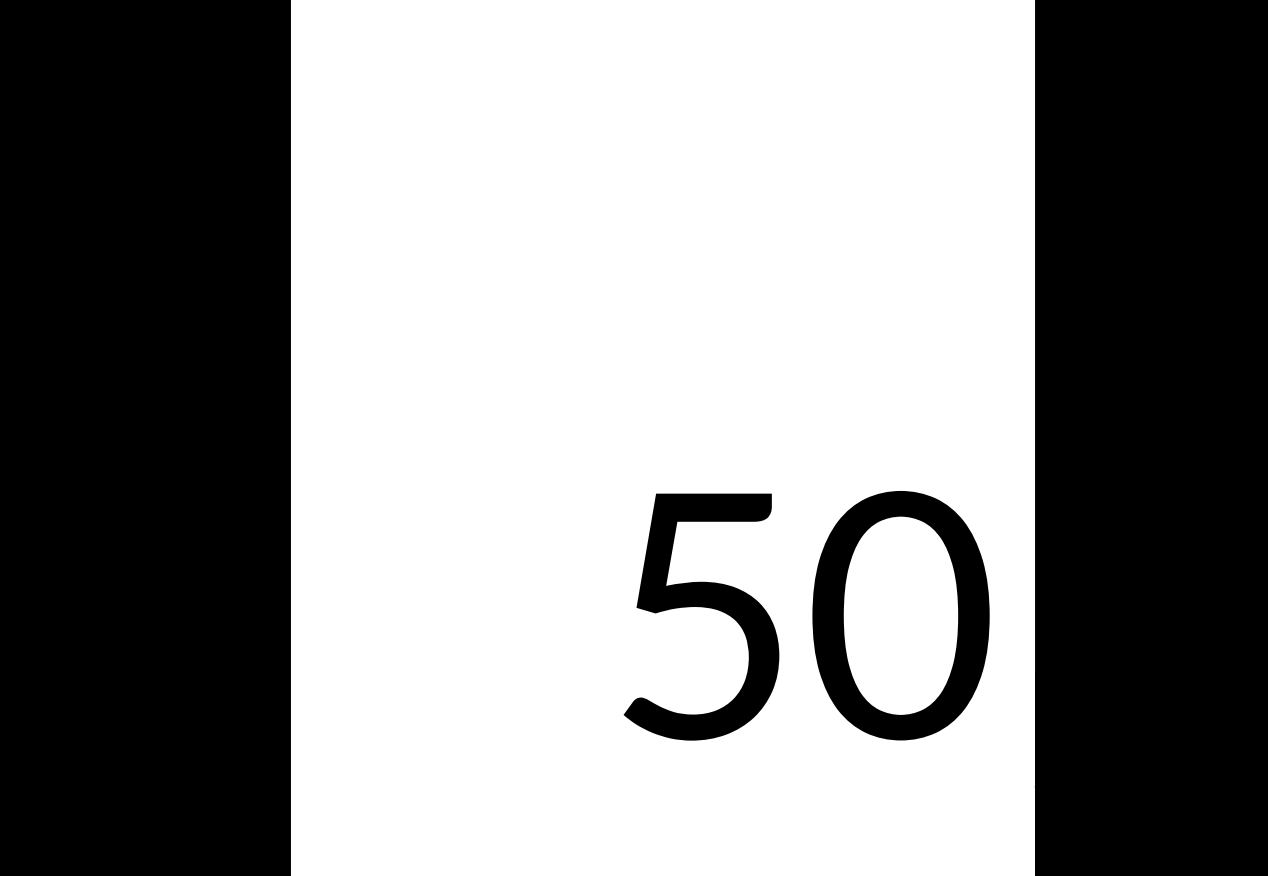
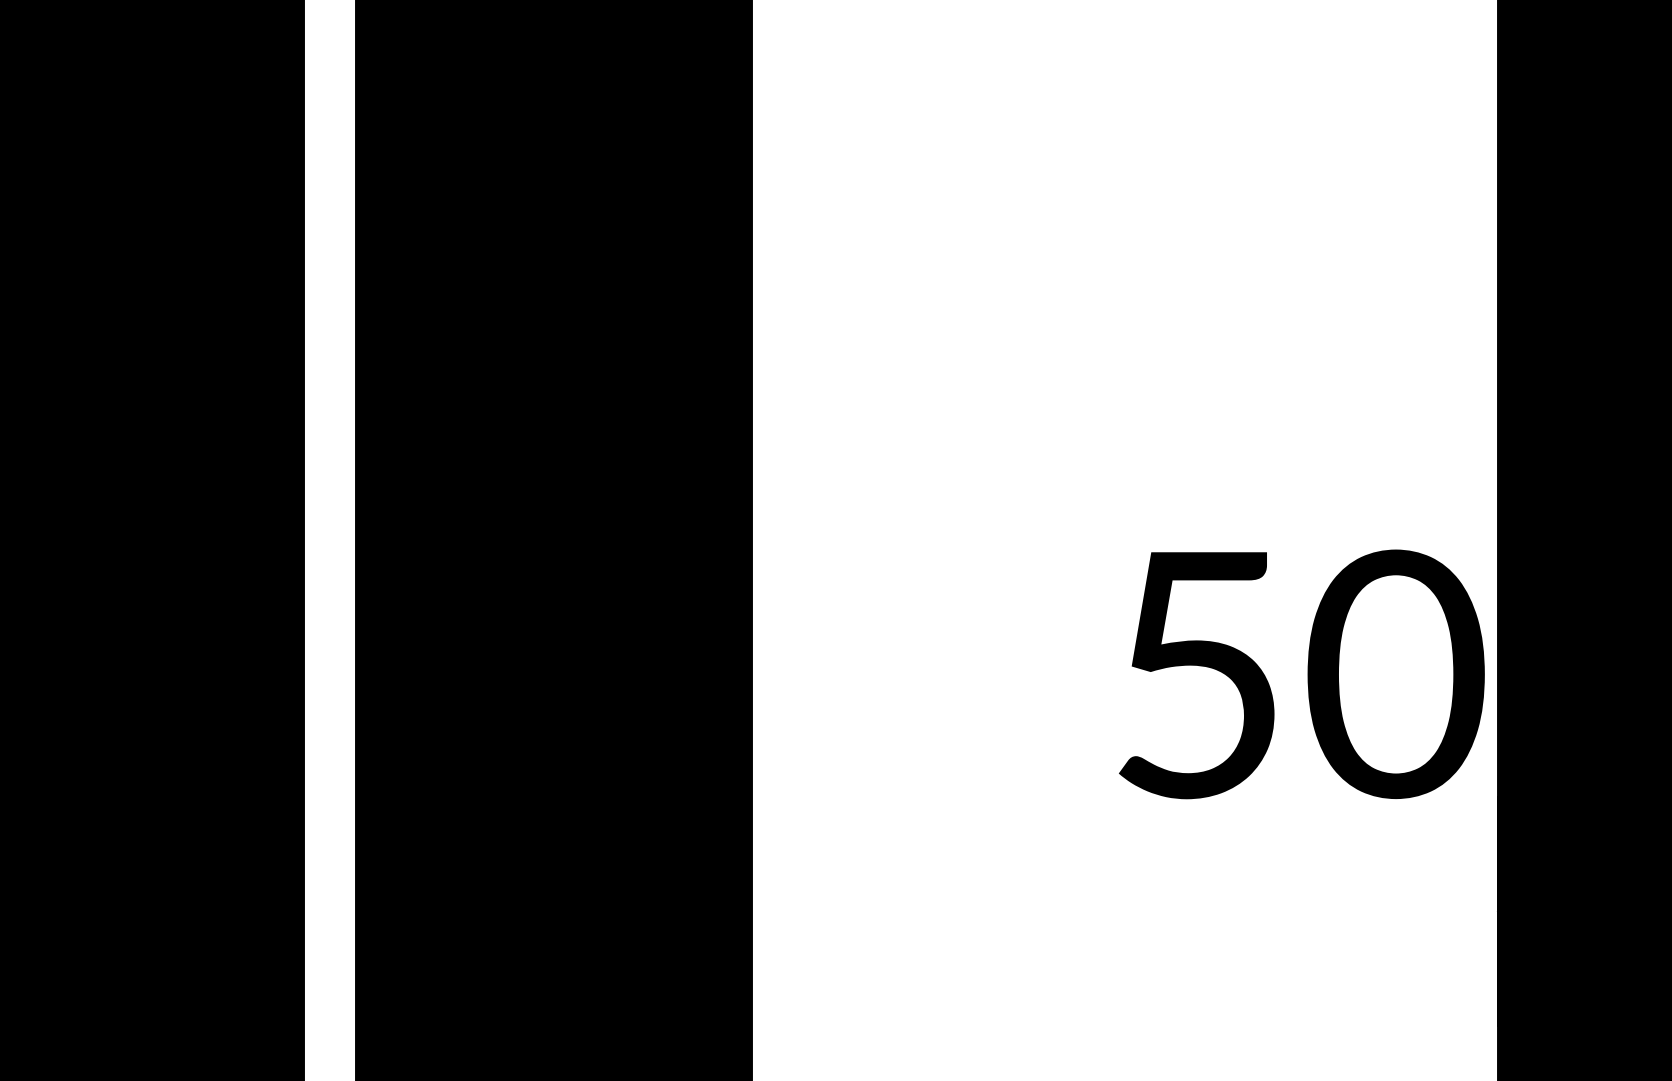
text: (806, 615) -> (1301, 674), moved

